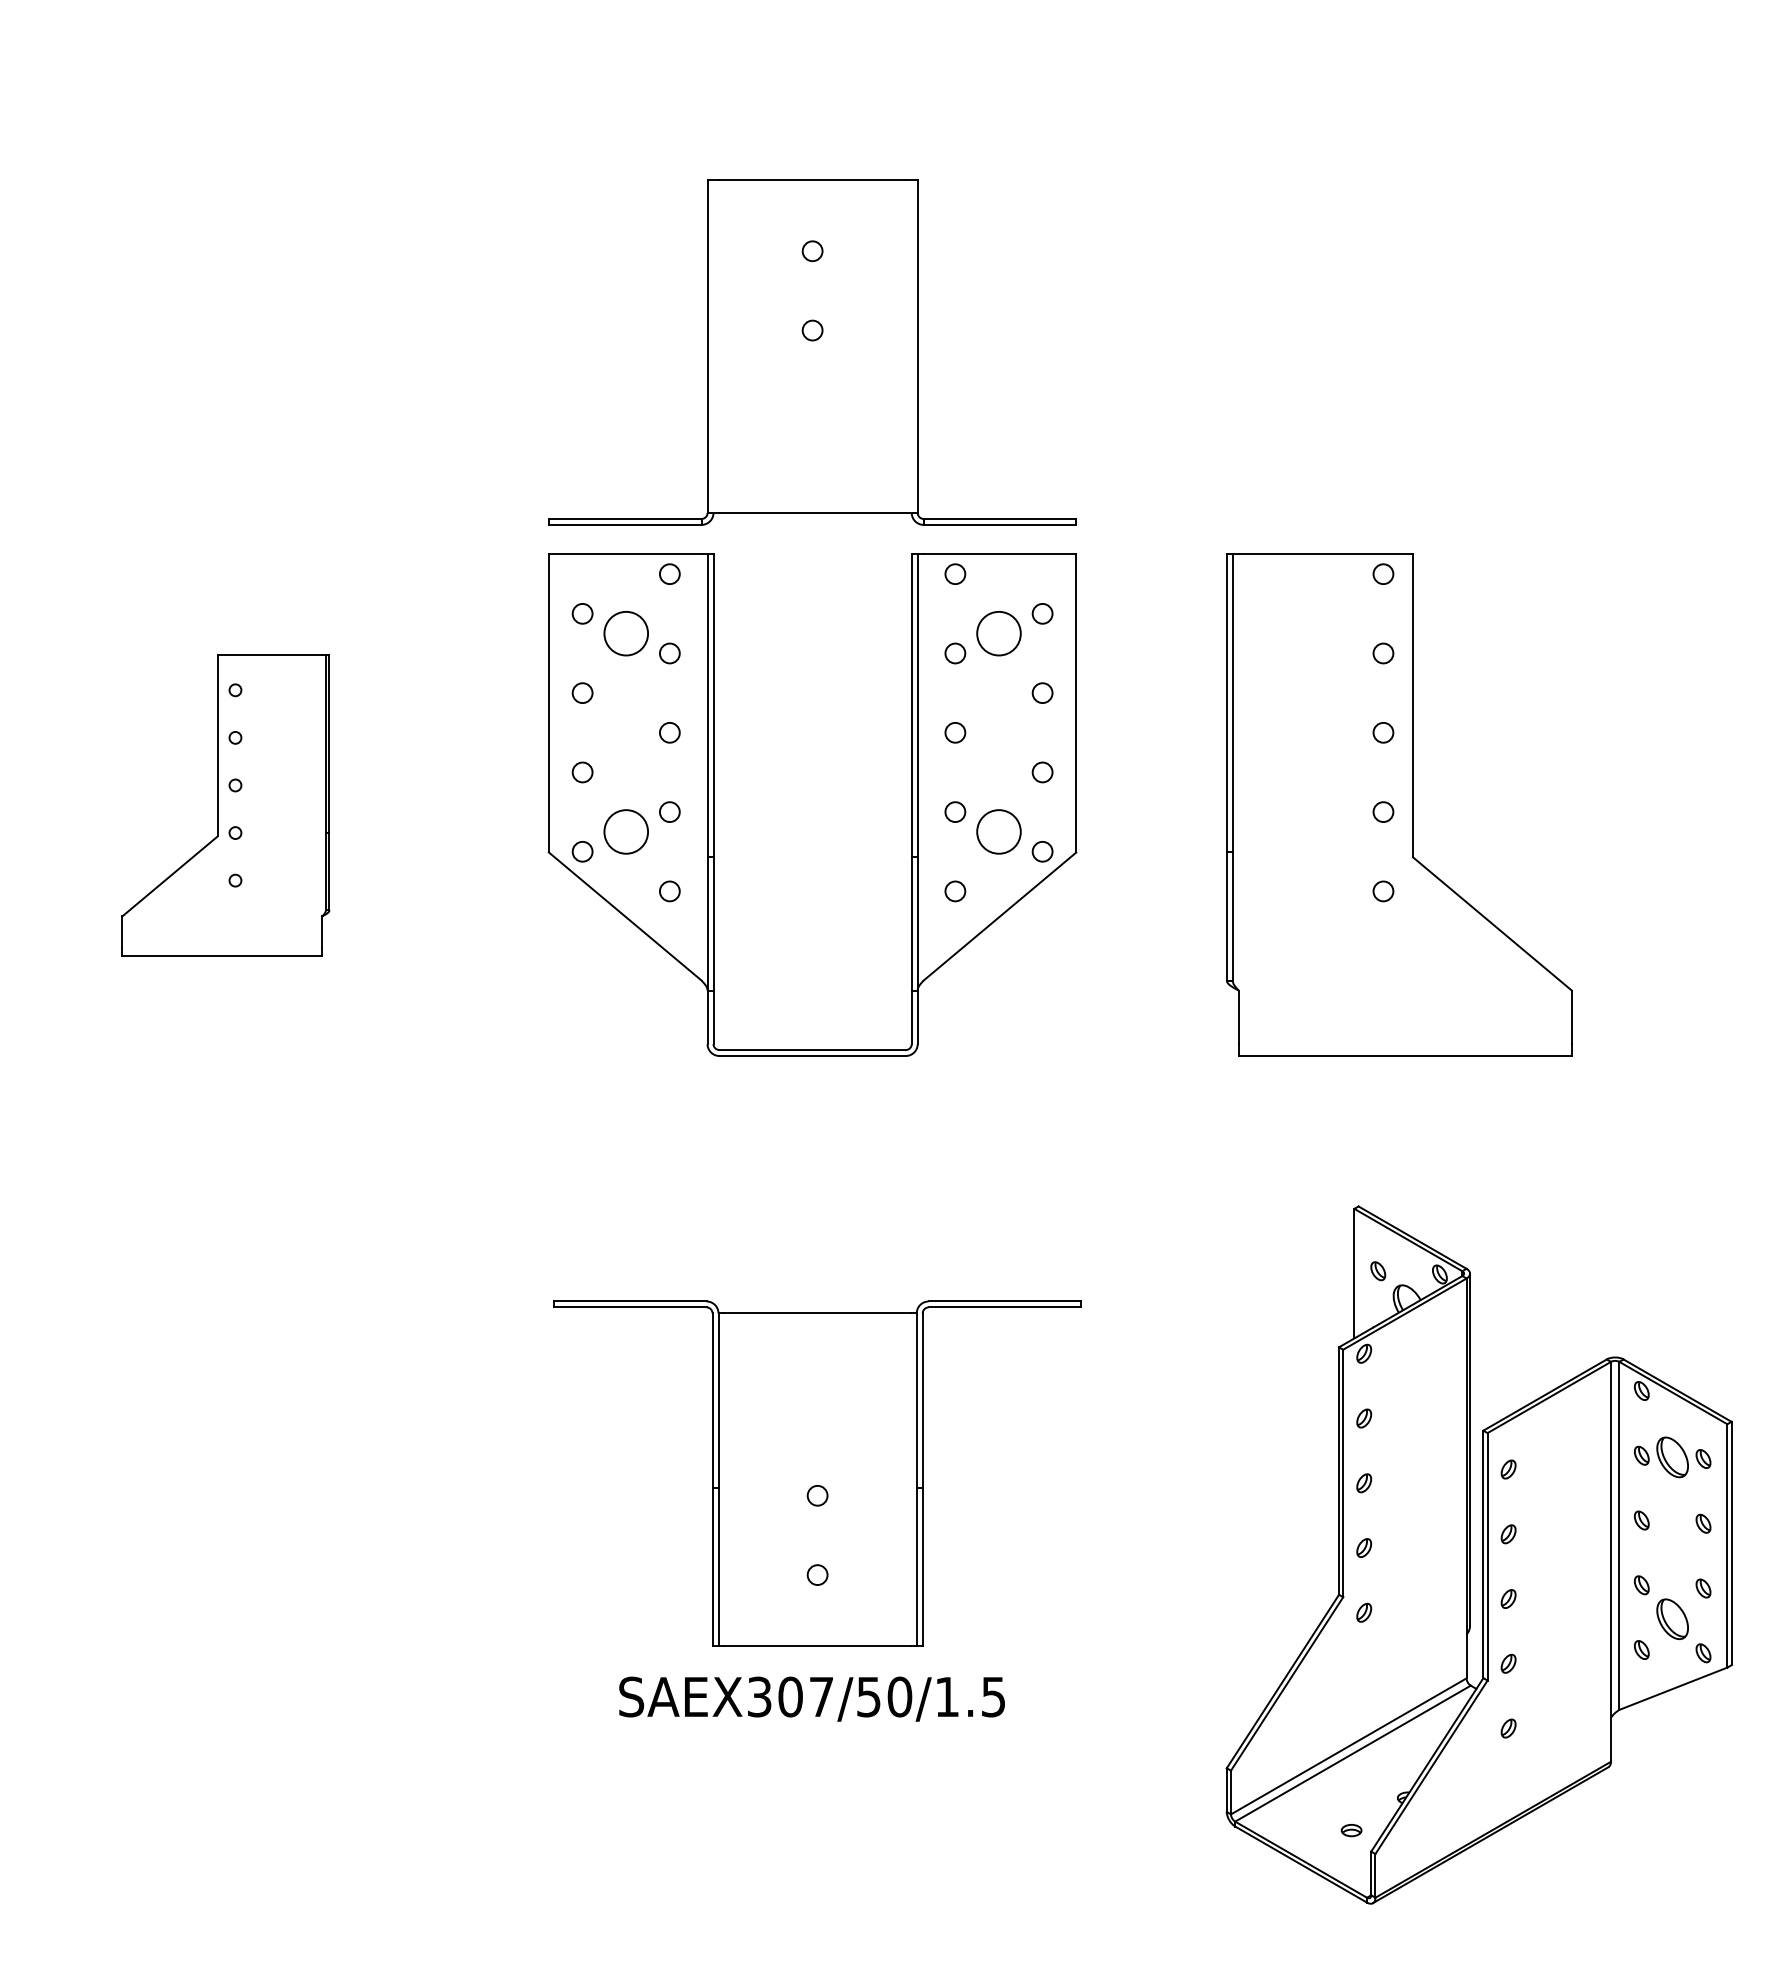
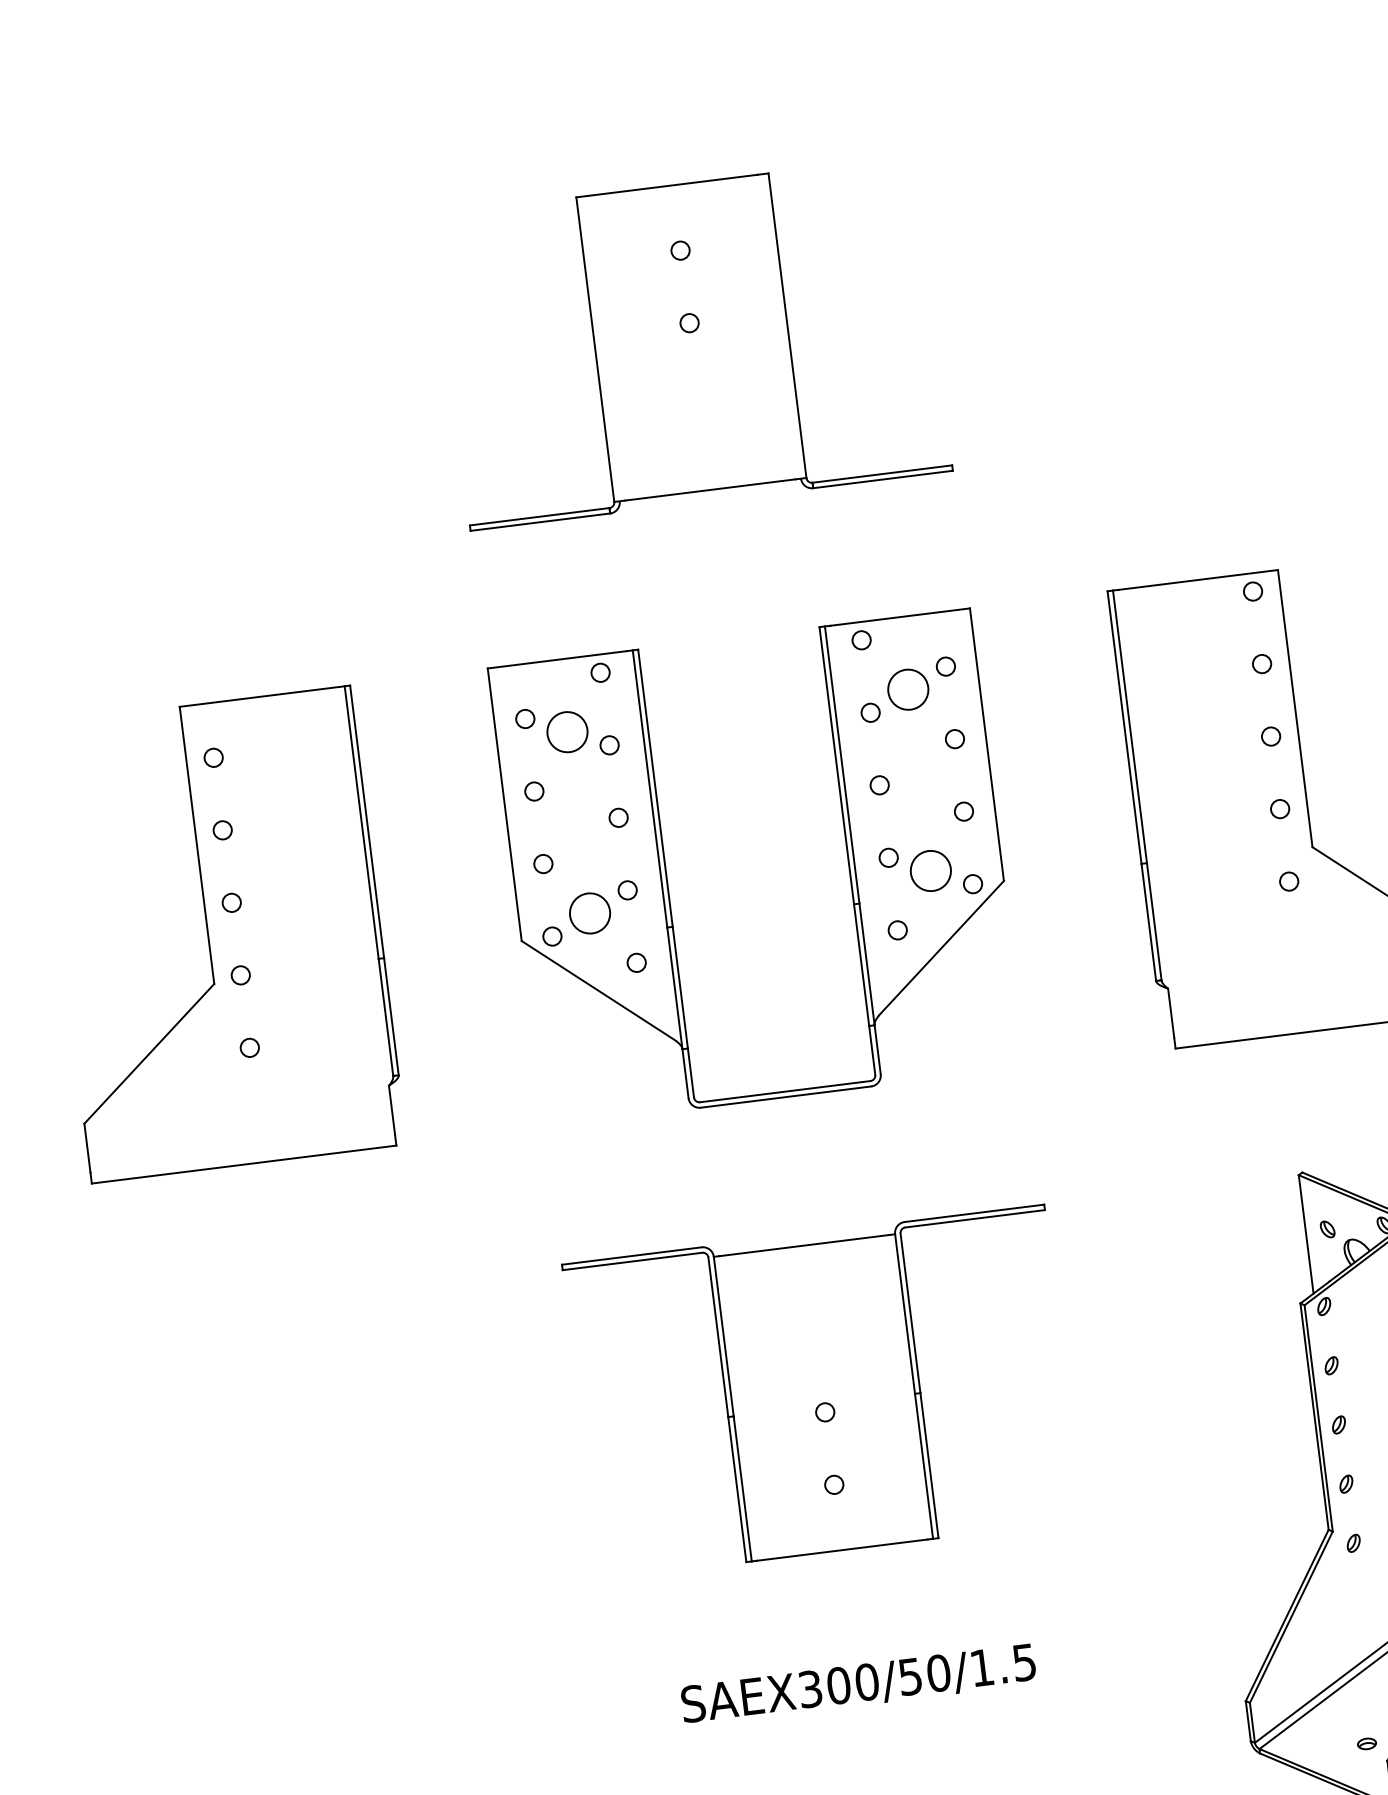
part: (812, 352) -> (691, 343), moved
part: (225, 804) -> (220, 934), size x1.67
part: (817, 1473) -> (822, 1391), moved
text: (821, 1696) -> (867, 1681), SAEX307/50/1.5 -> SAEX300/50/1.5

